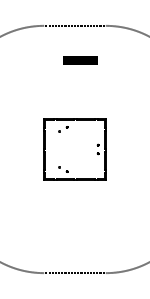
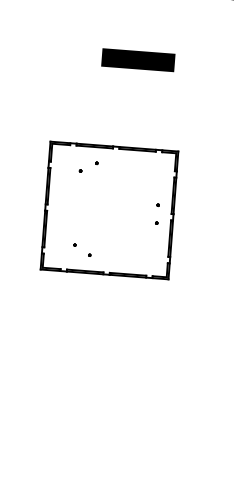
part: (74, 149) -> (108, 210), moved

